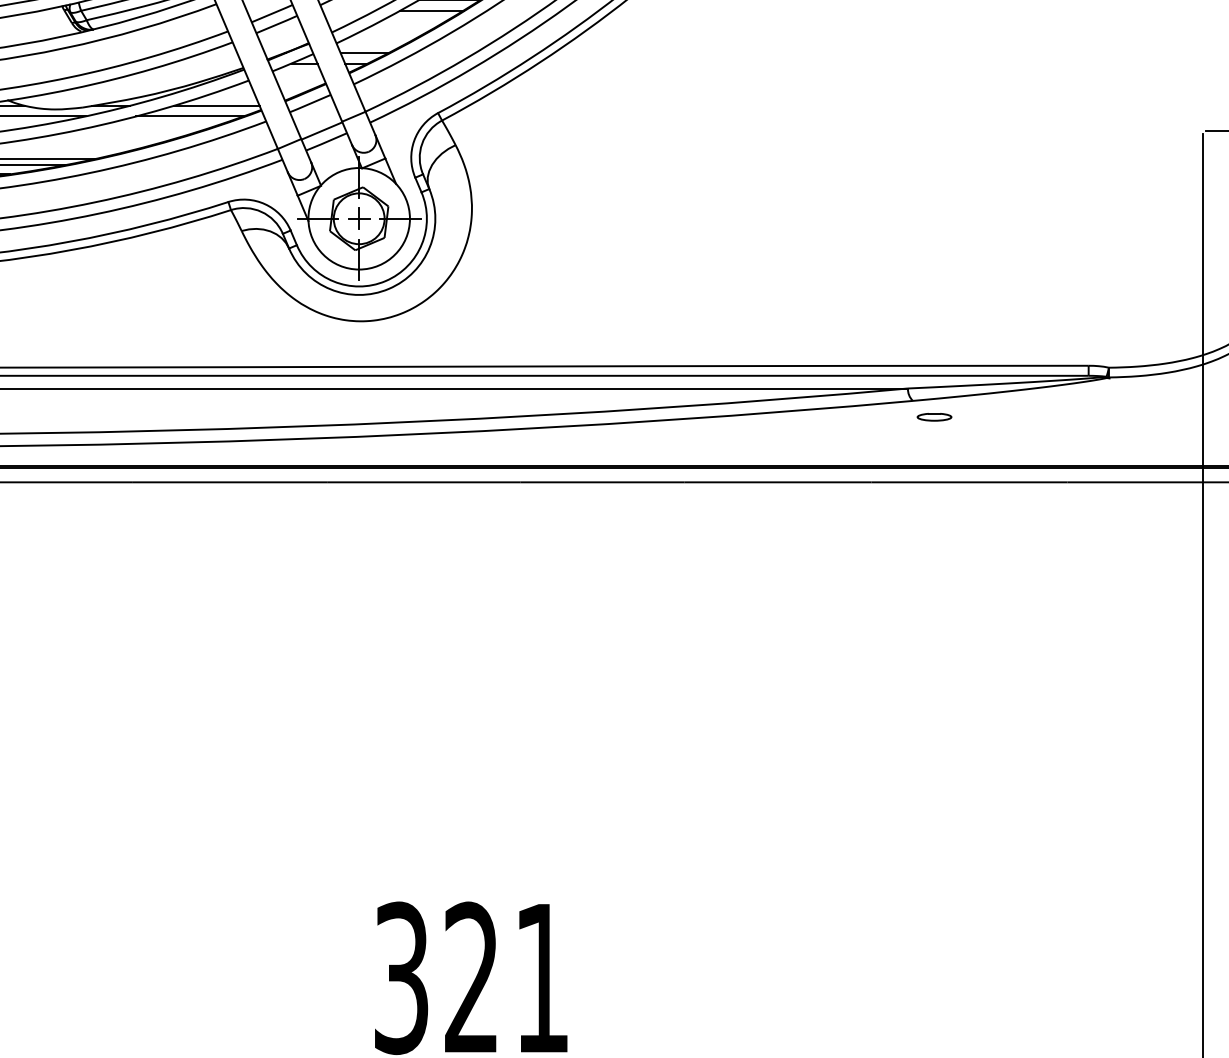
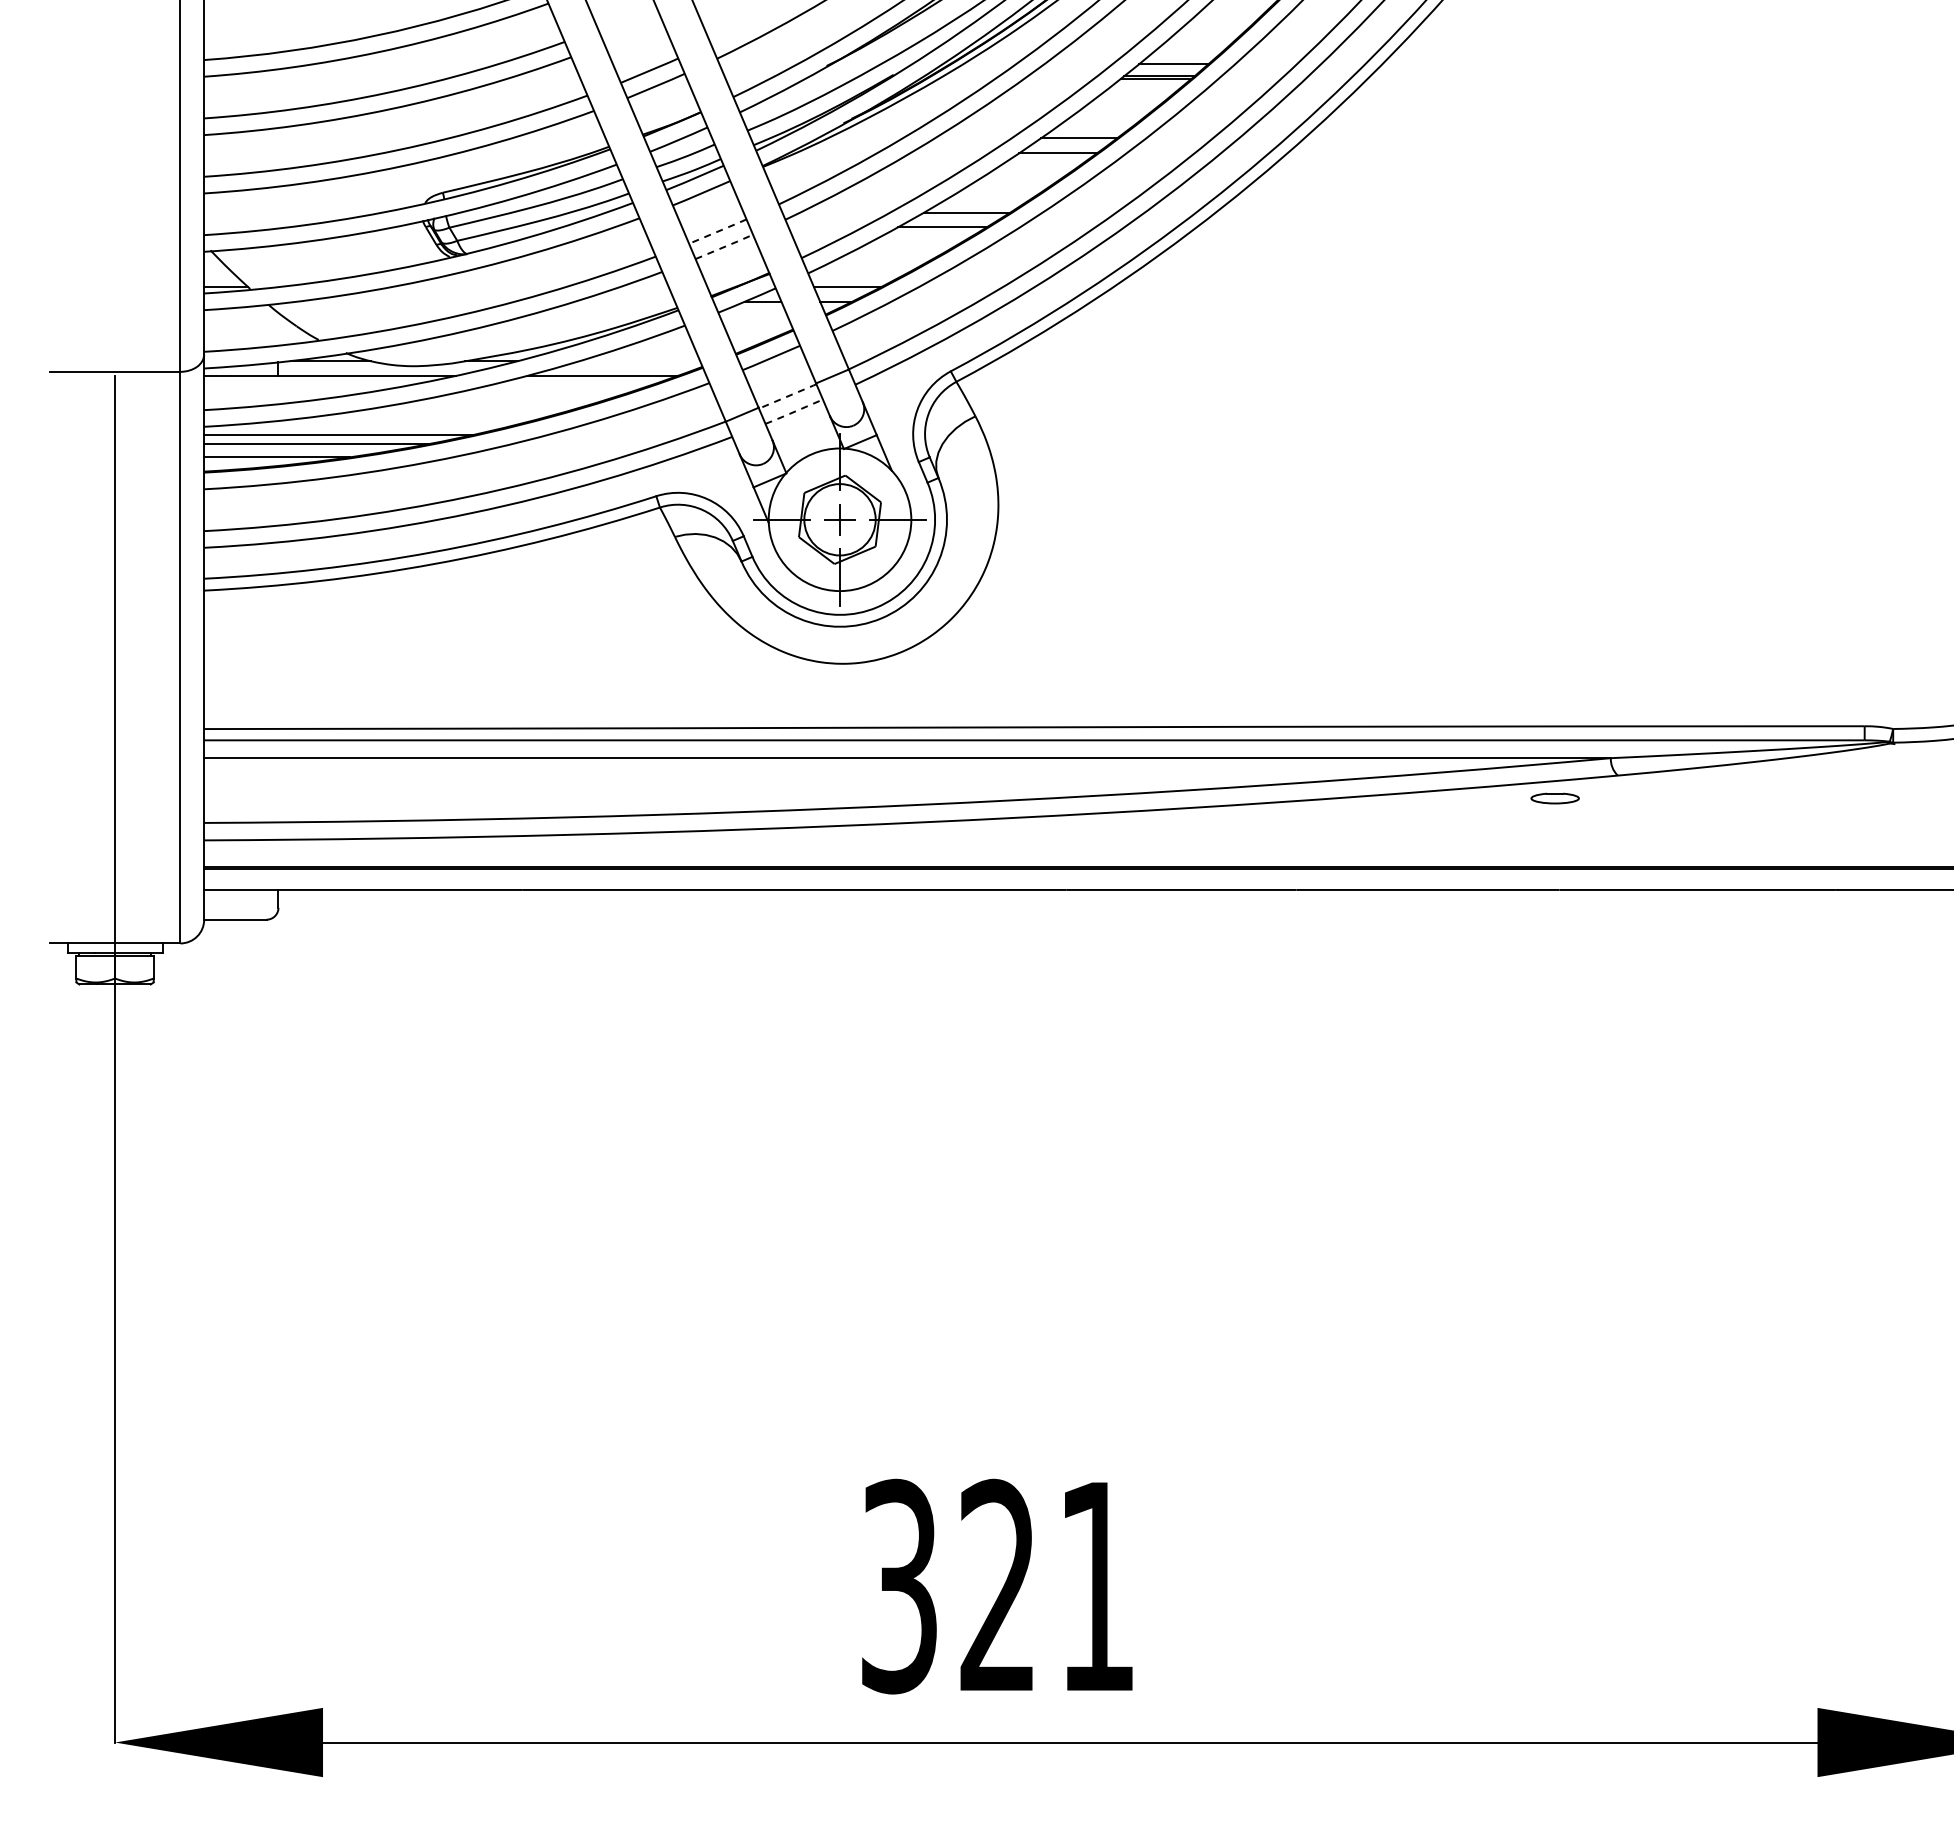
line: (272, 13) -> (718, 231), solid -> dashed
line: (276, 24) -> (724, 246), solid -> dashed
line: (216, 106) -> (639, 361), removed
line: (322, 131) -> (788, 396), solid -> dashed
line: (326, 142) -> (793, 412), solid -> dashed
part: (934, 417) -> (1554, 798), moved

